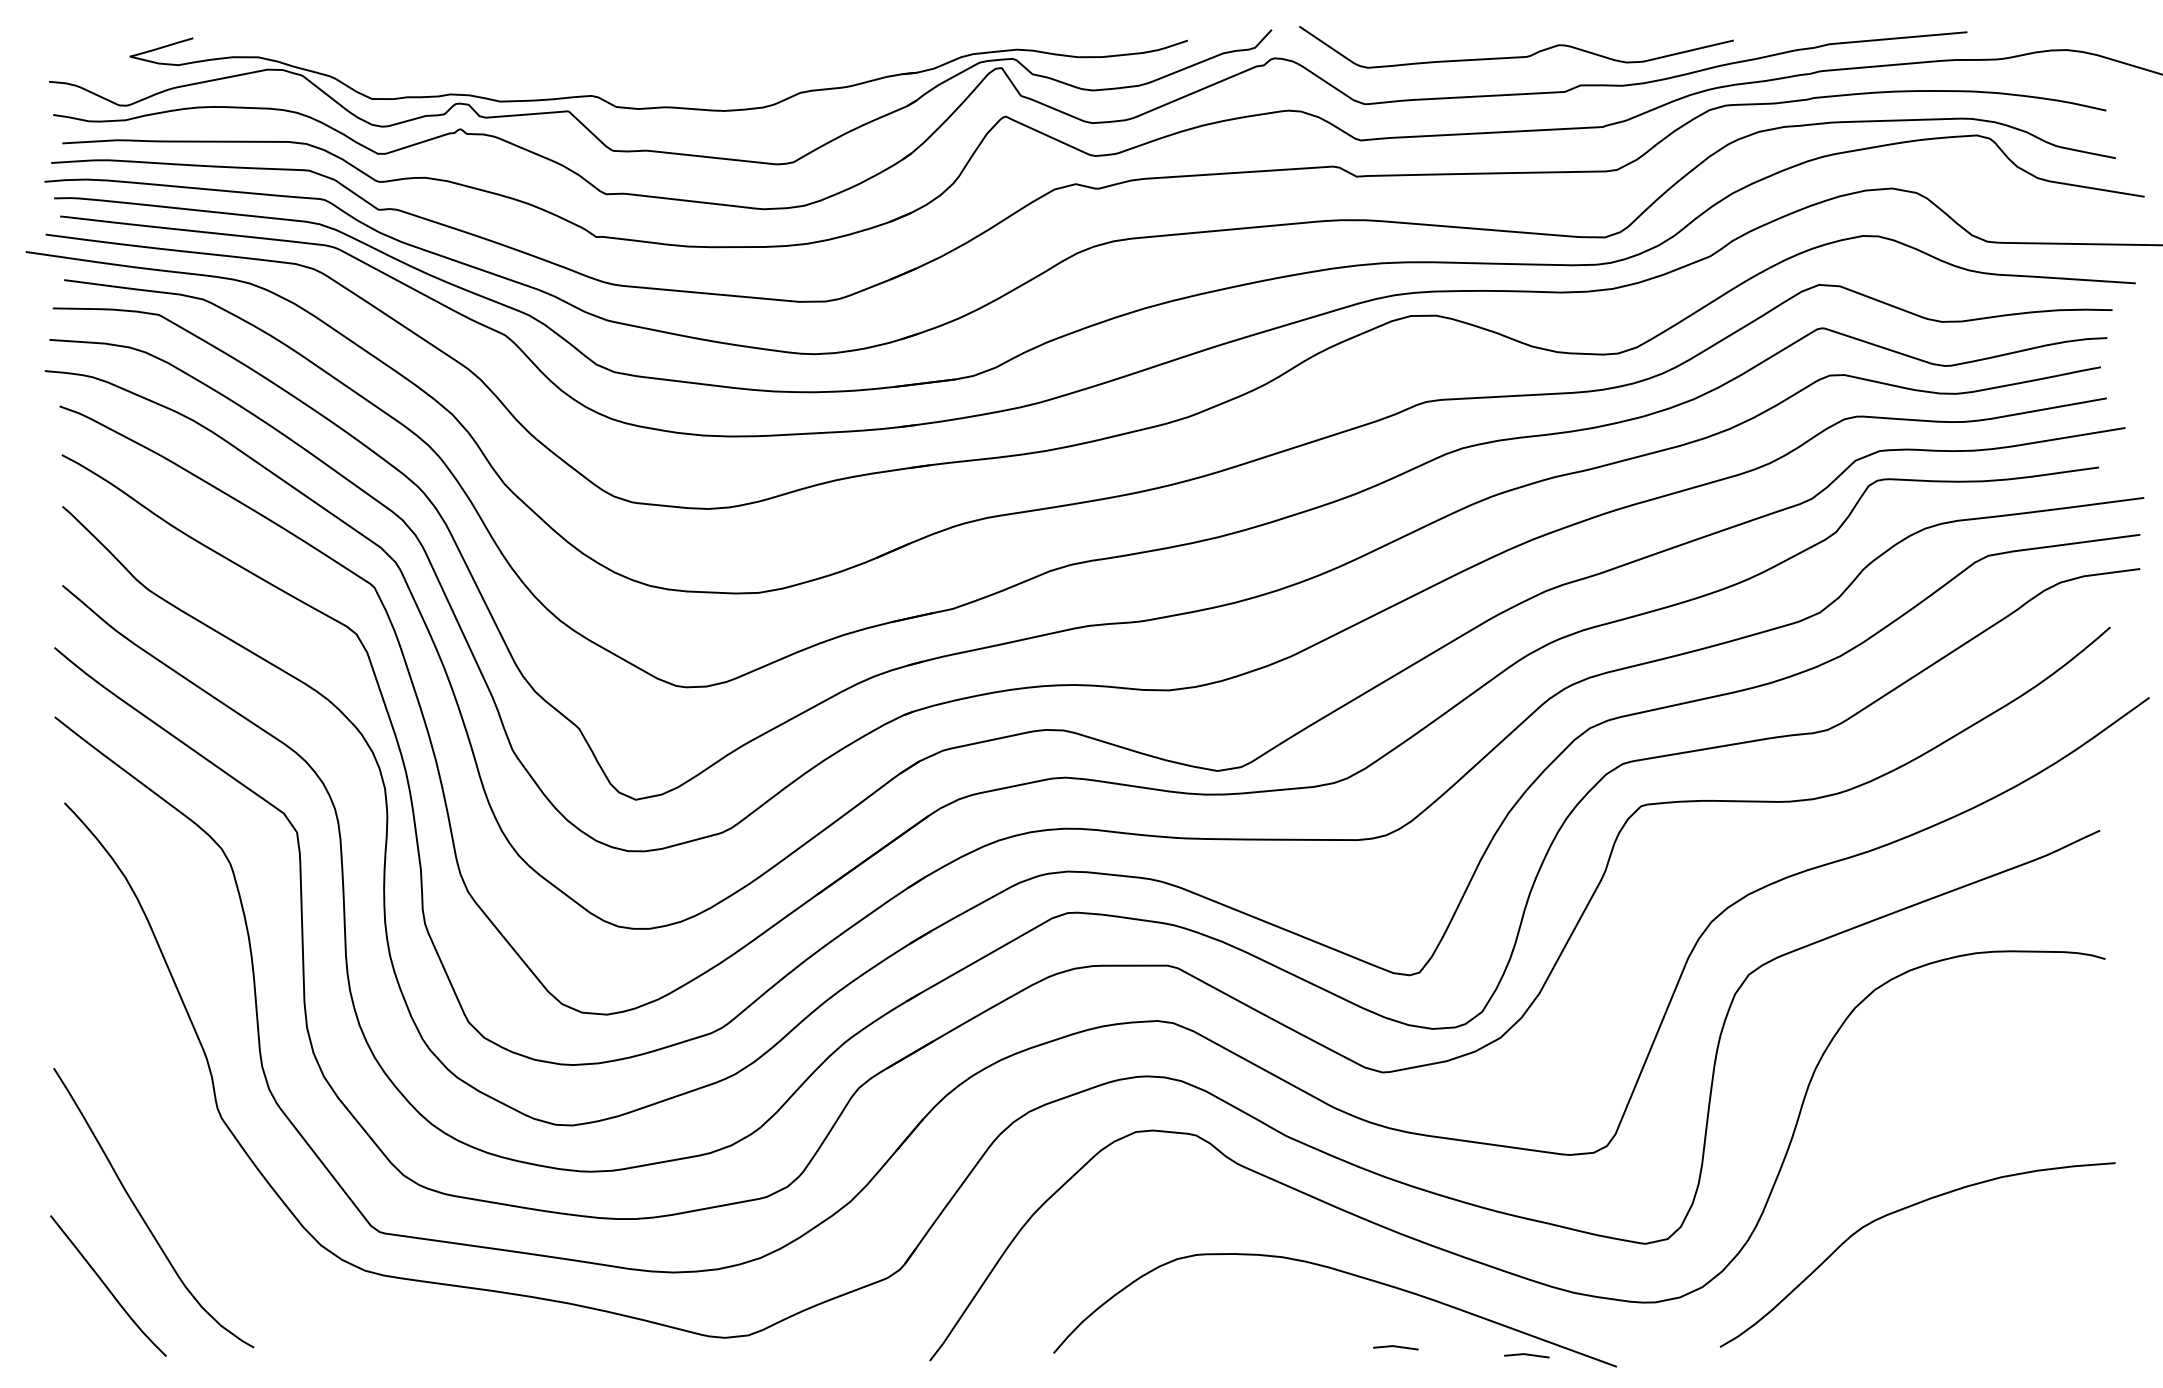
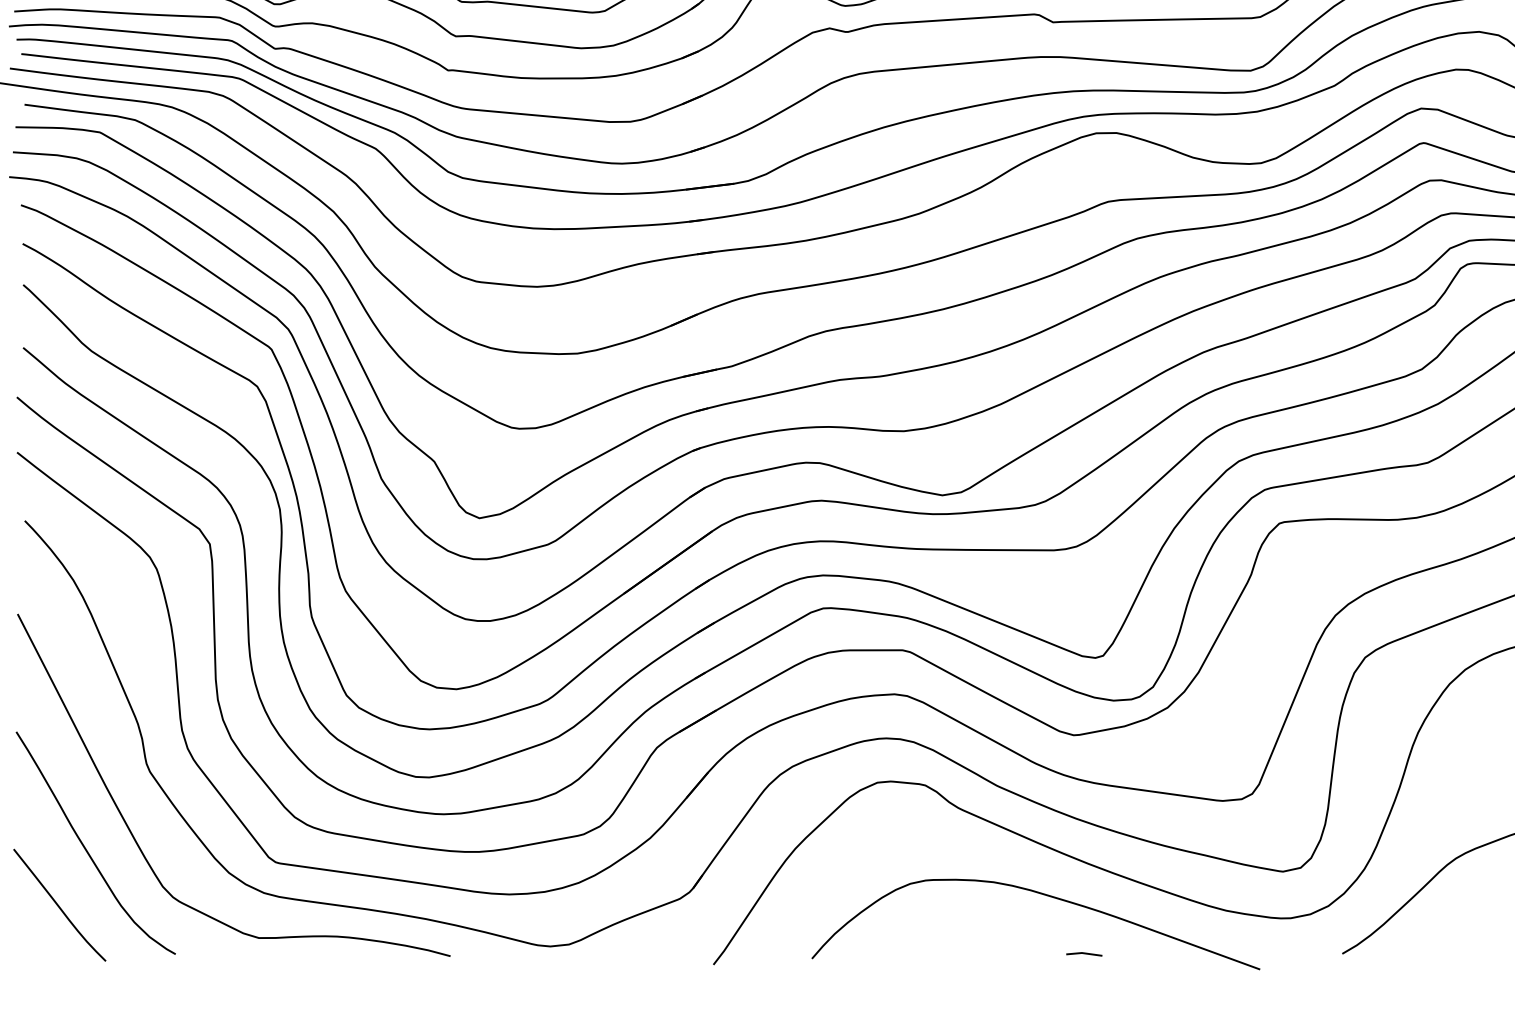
curve: (202, 1200) -> (134, 837), added
line: (1526, 1355) -> (1188, 960), removed

